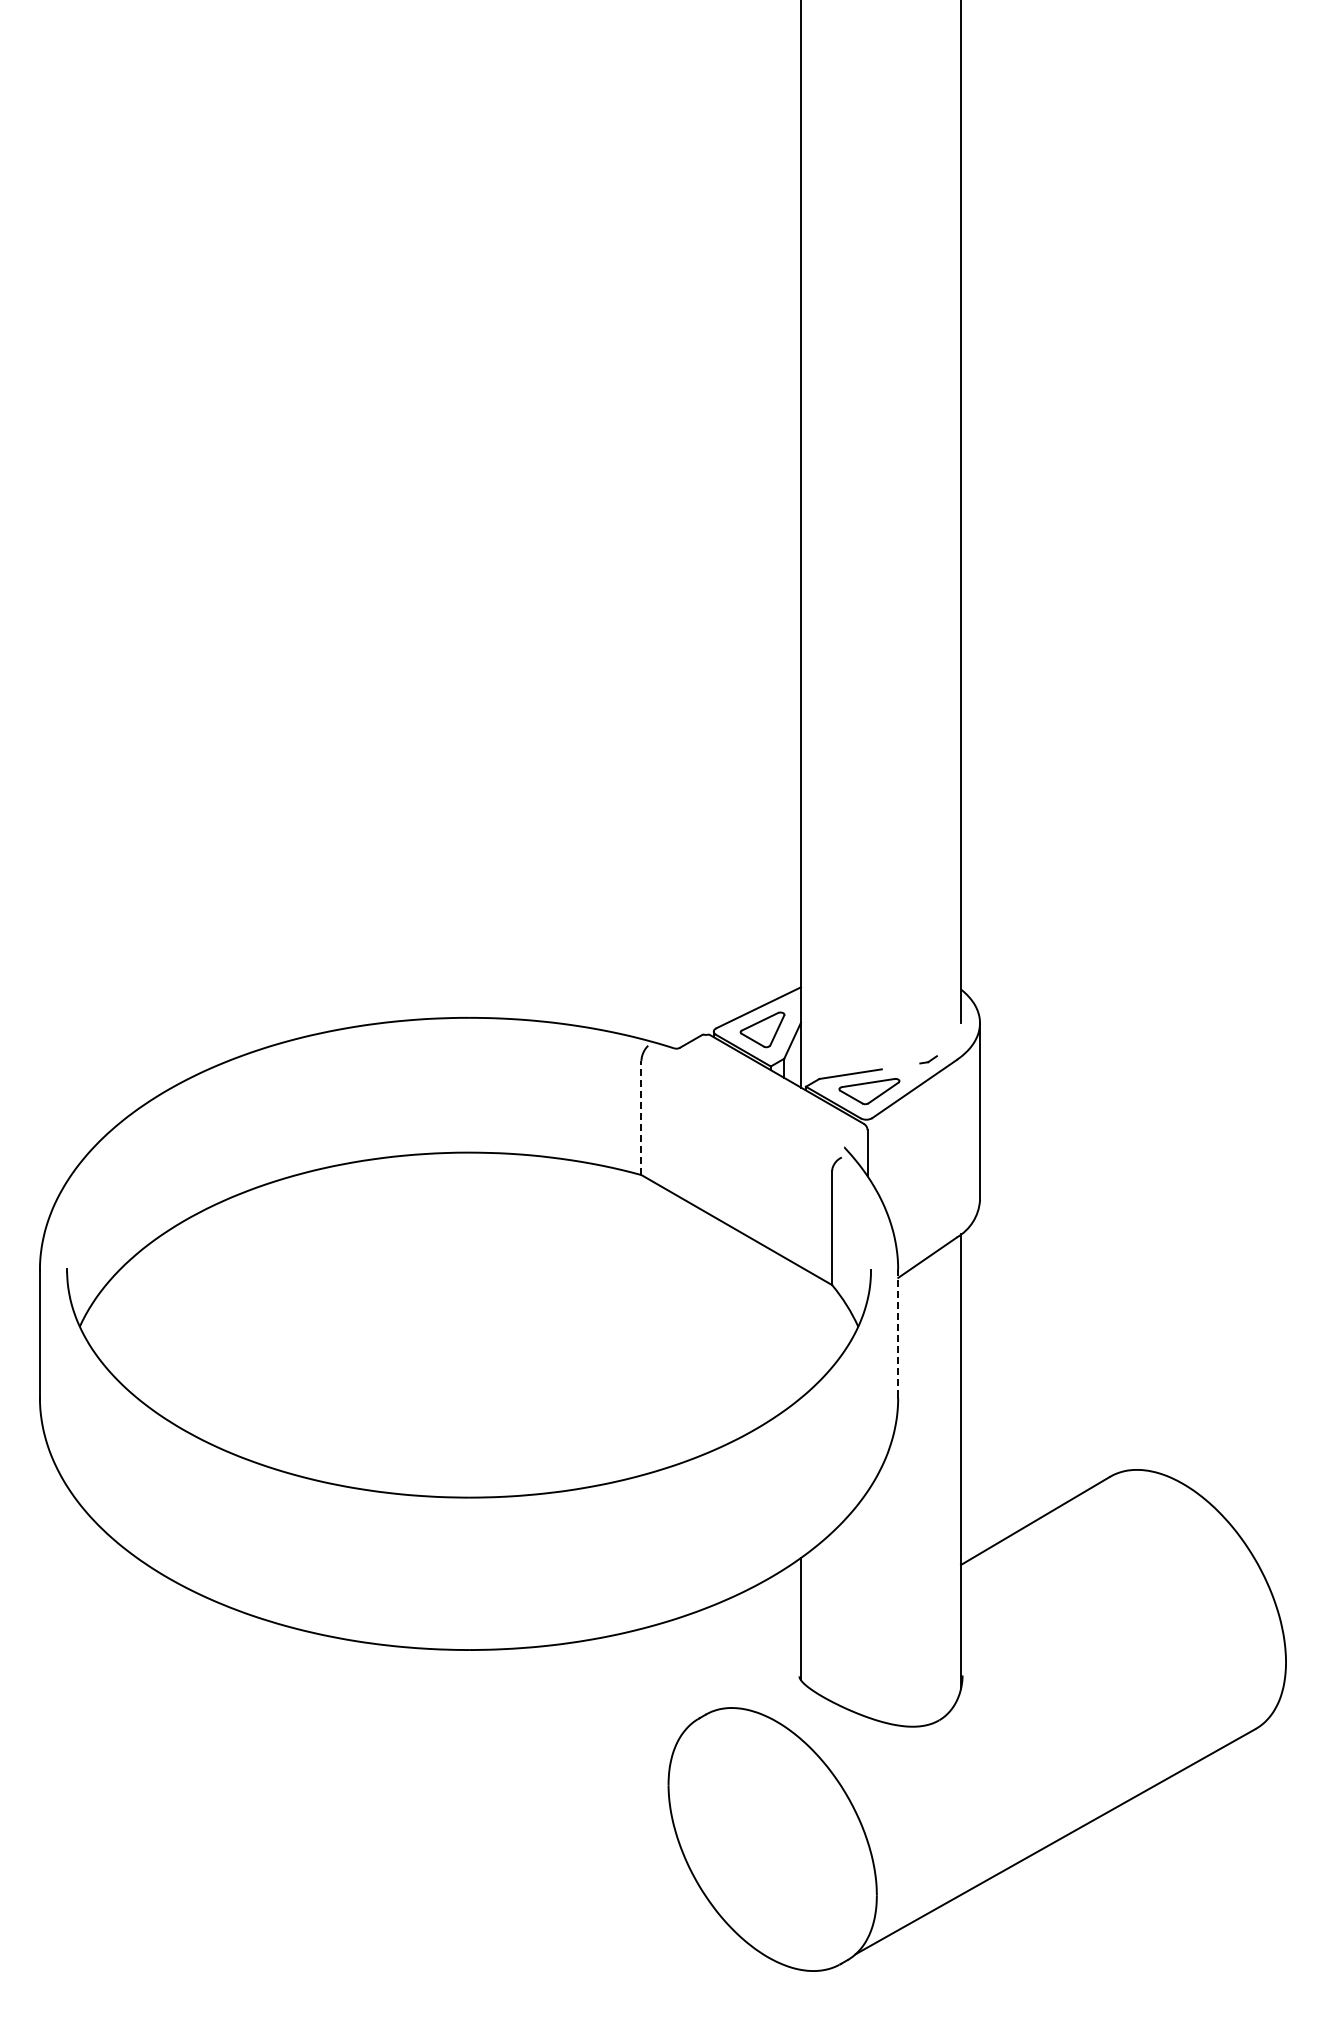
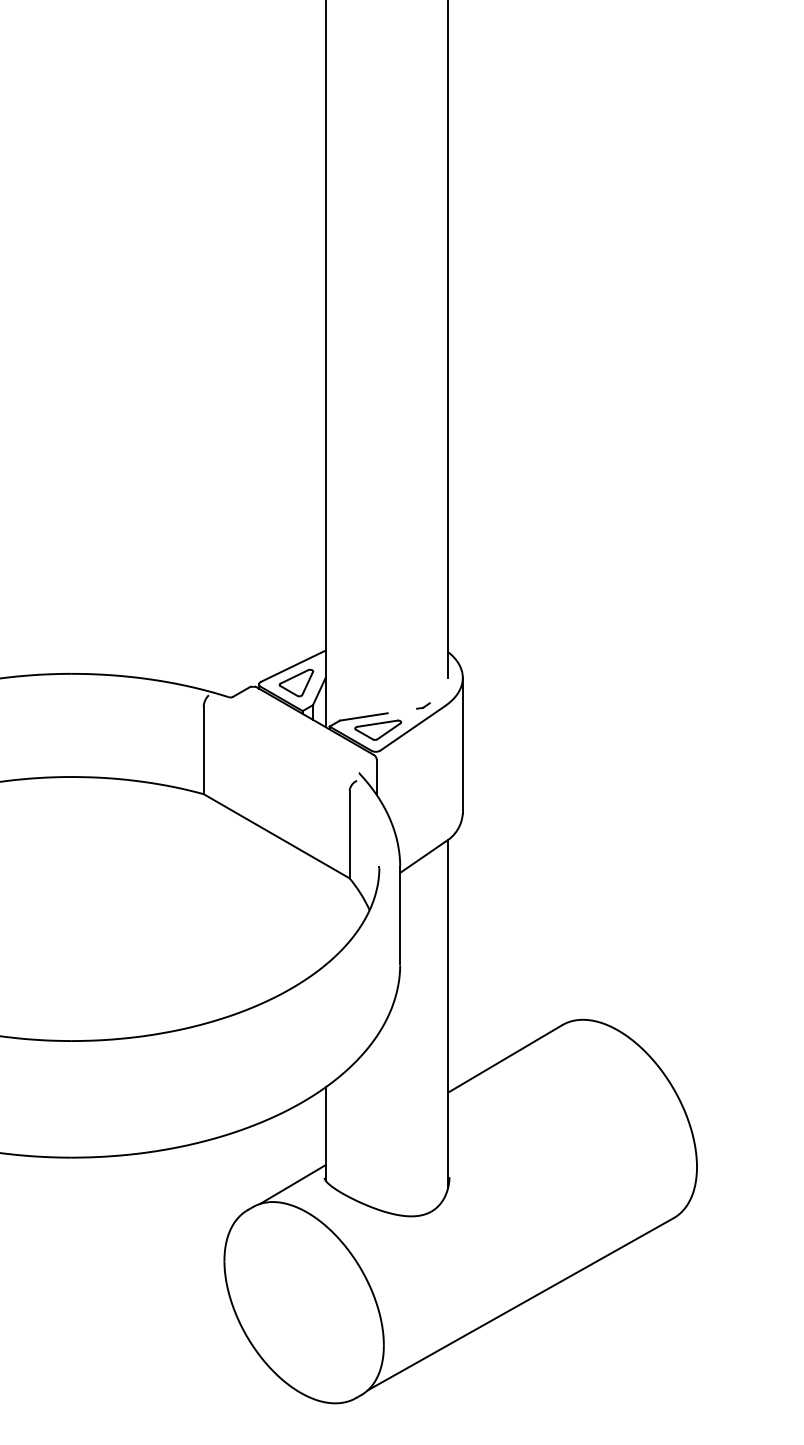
line: (641, 1117) -> (203, 750), dashed -> solid
line: (898, 1333) -> (400, 915), dashed -> solid
line: (757, 1684) -> (292, 1184), added

